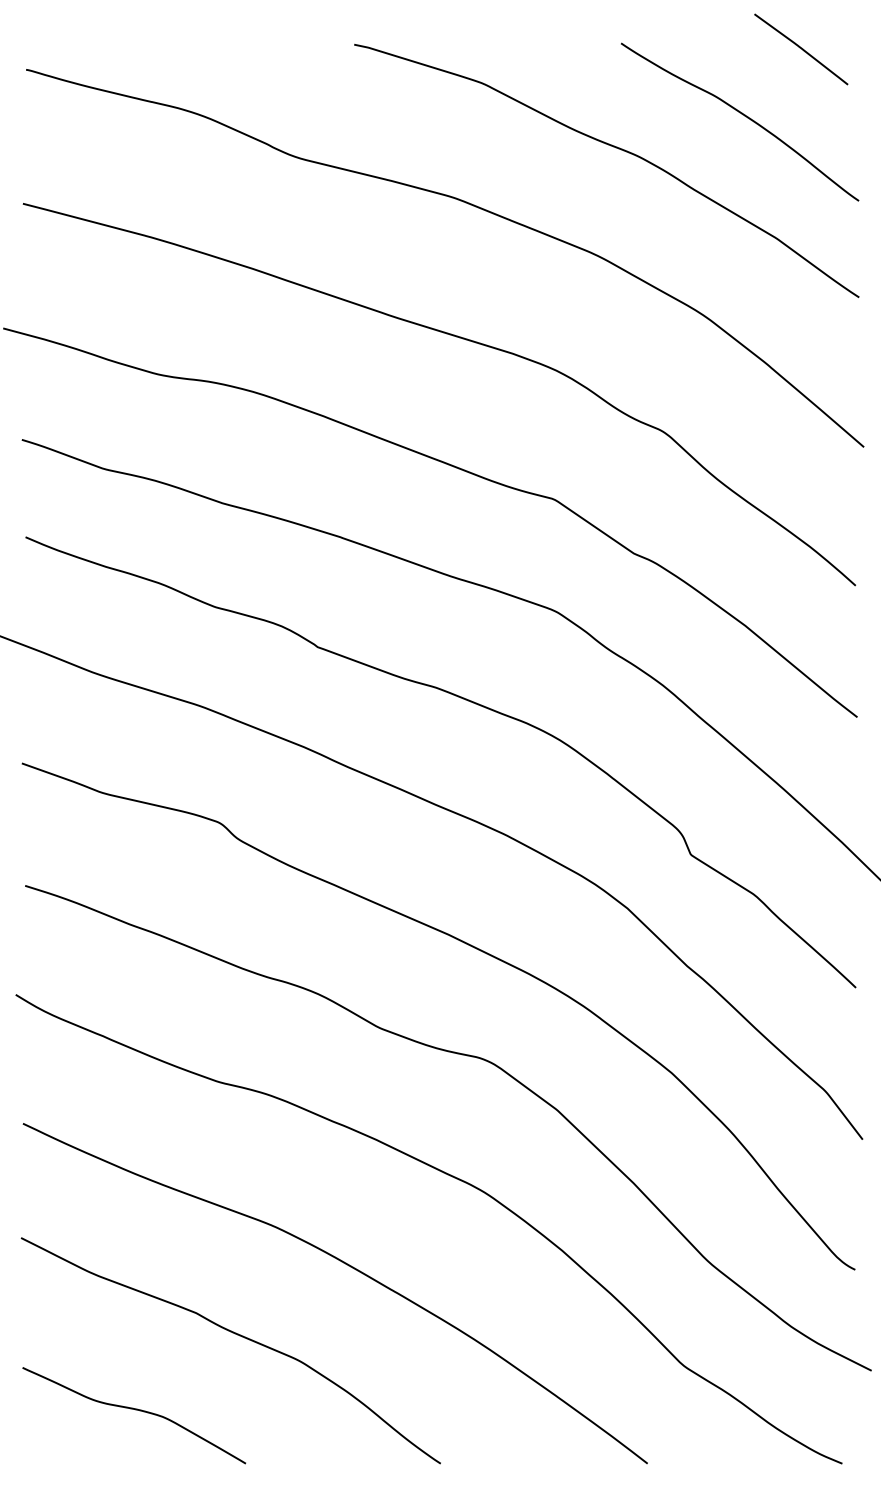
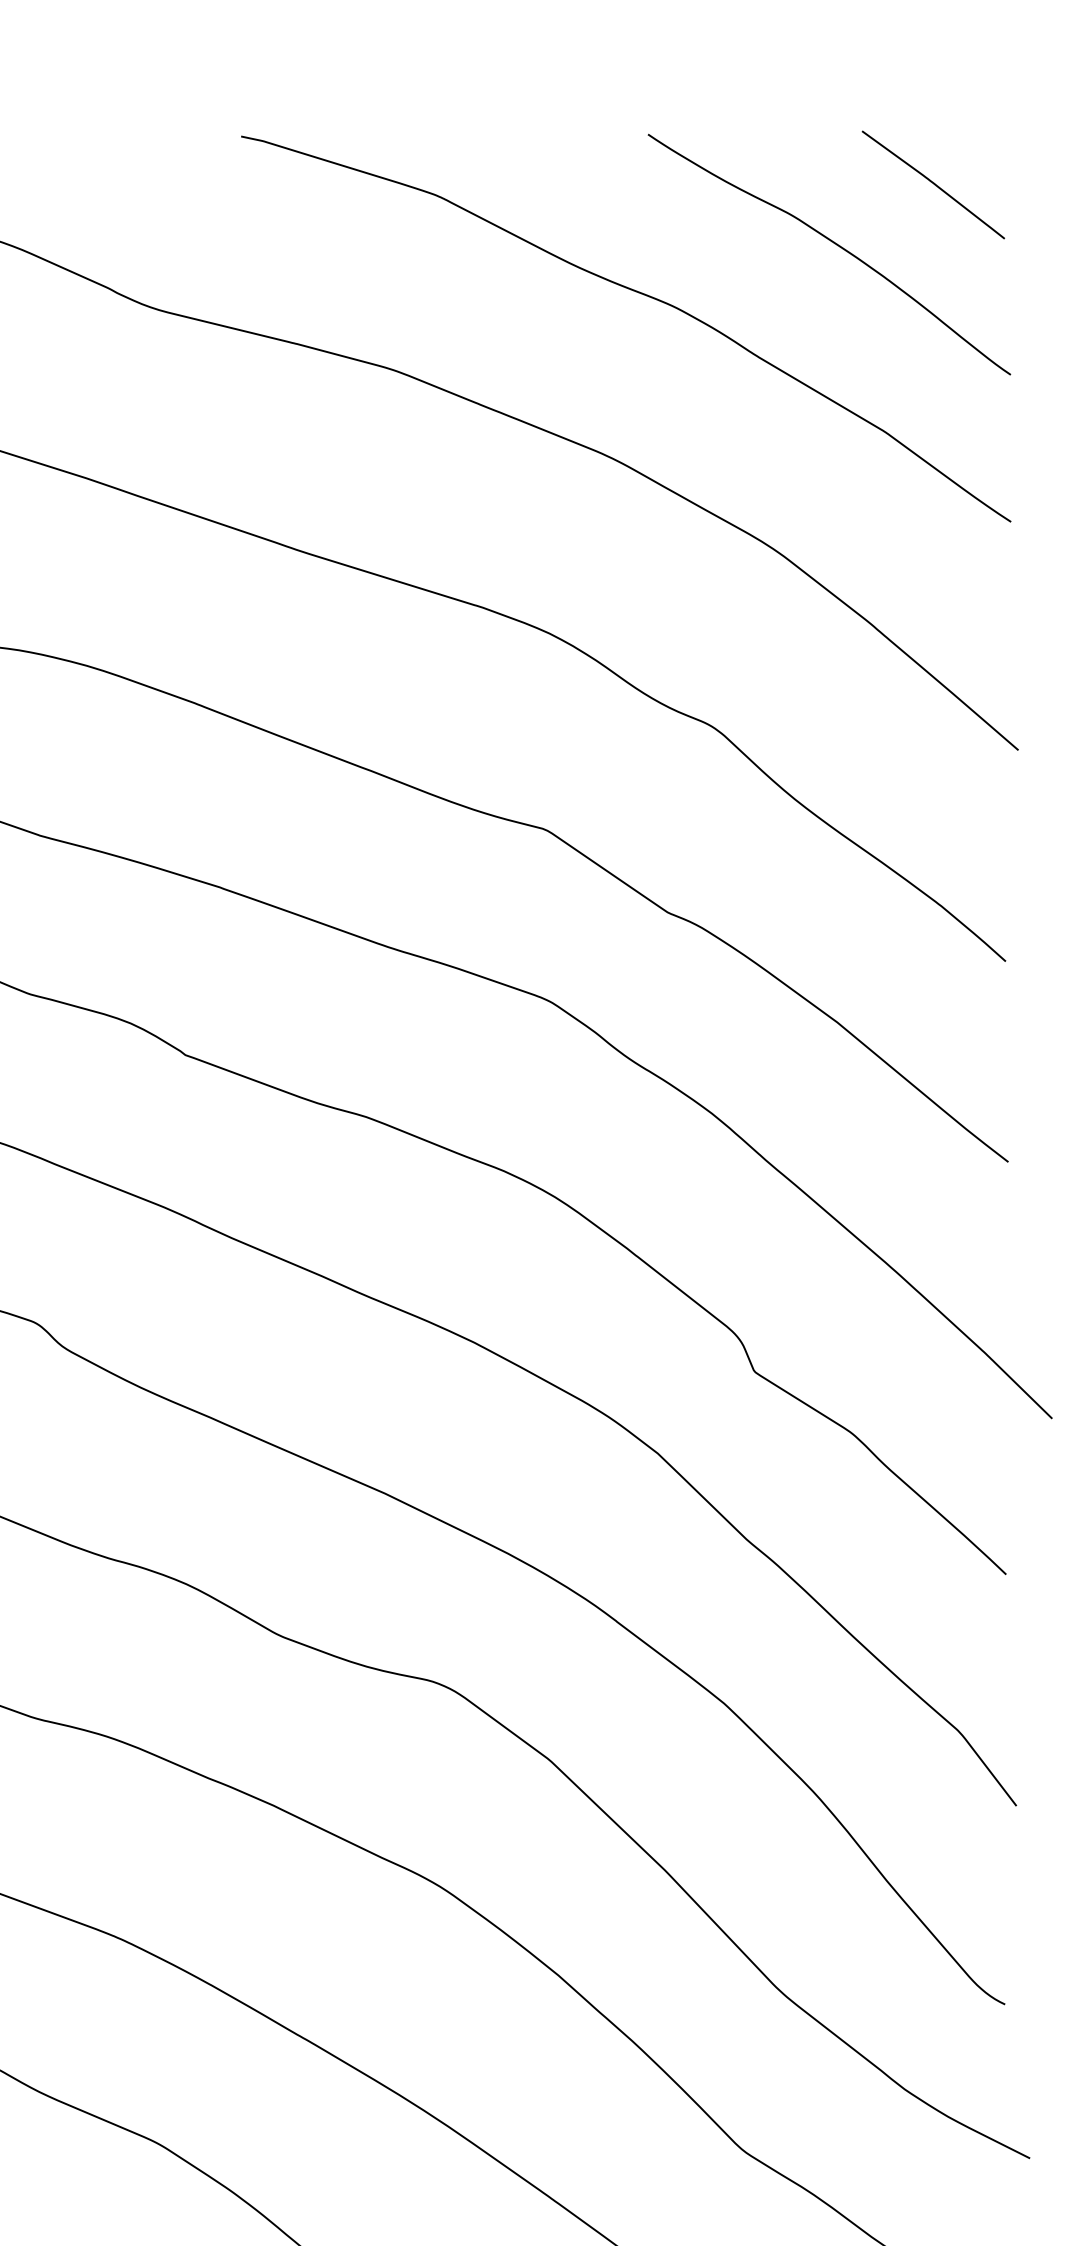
curve: (801, 49) -> (933, 185), moved

